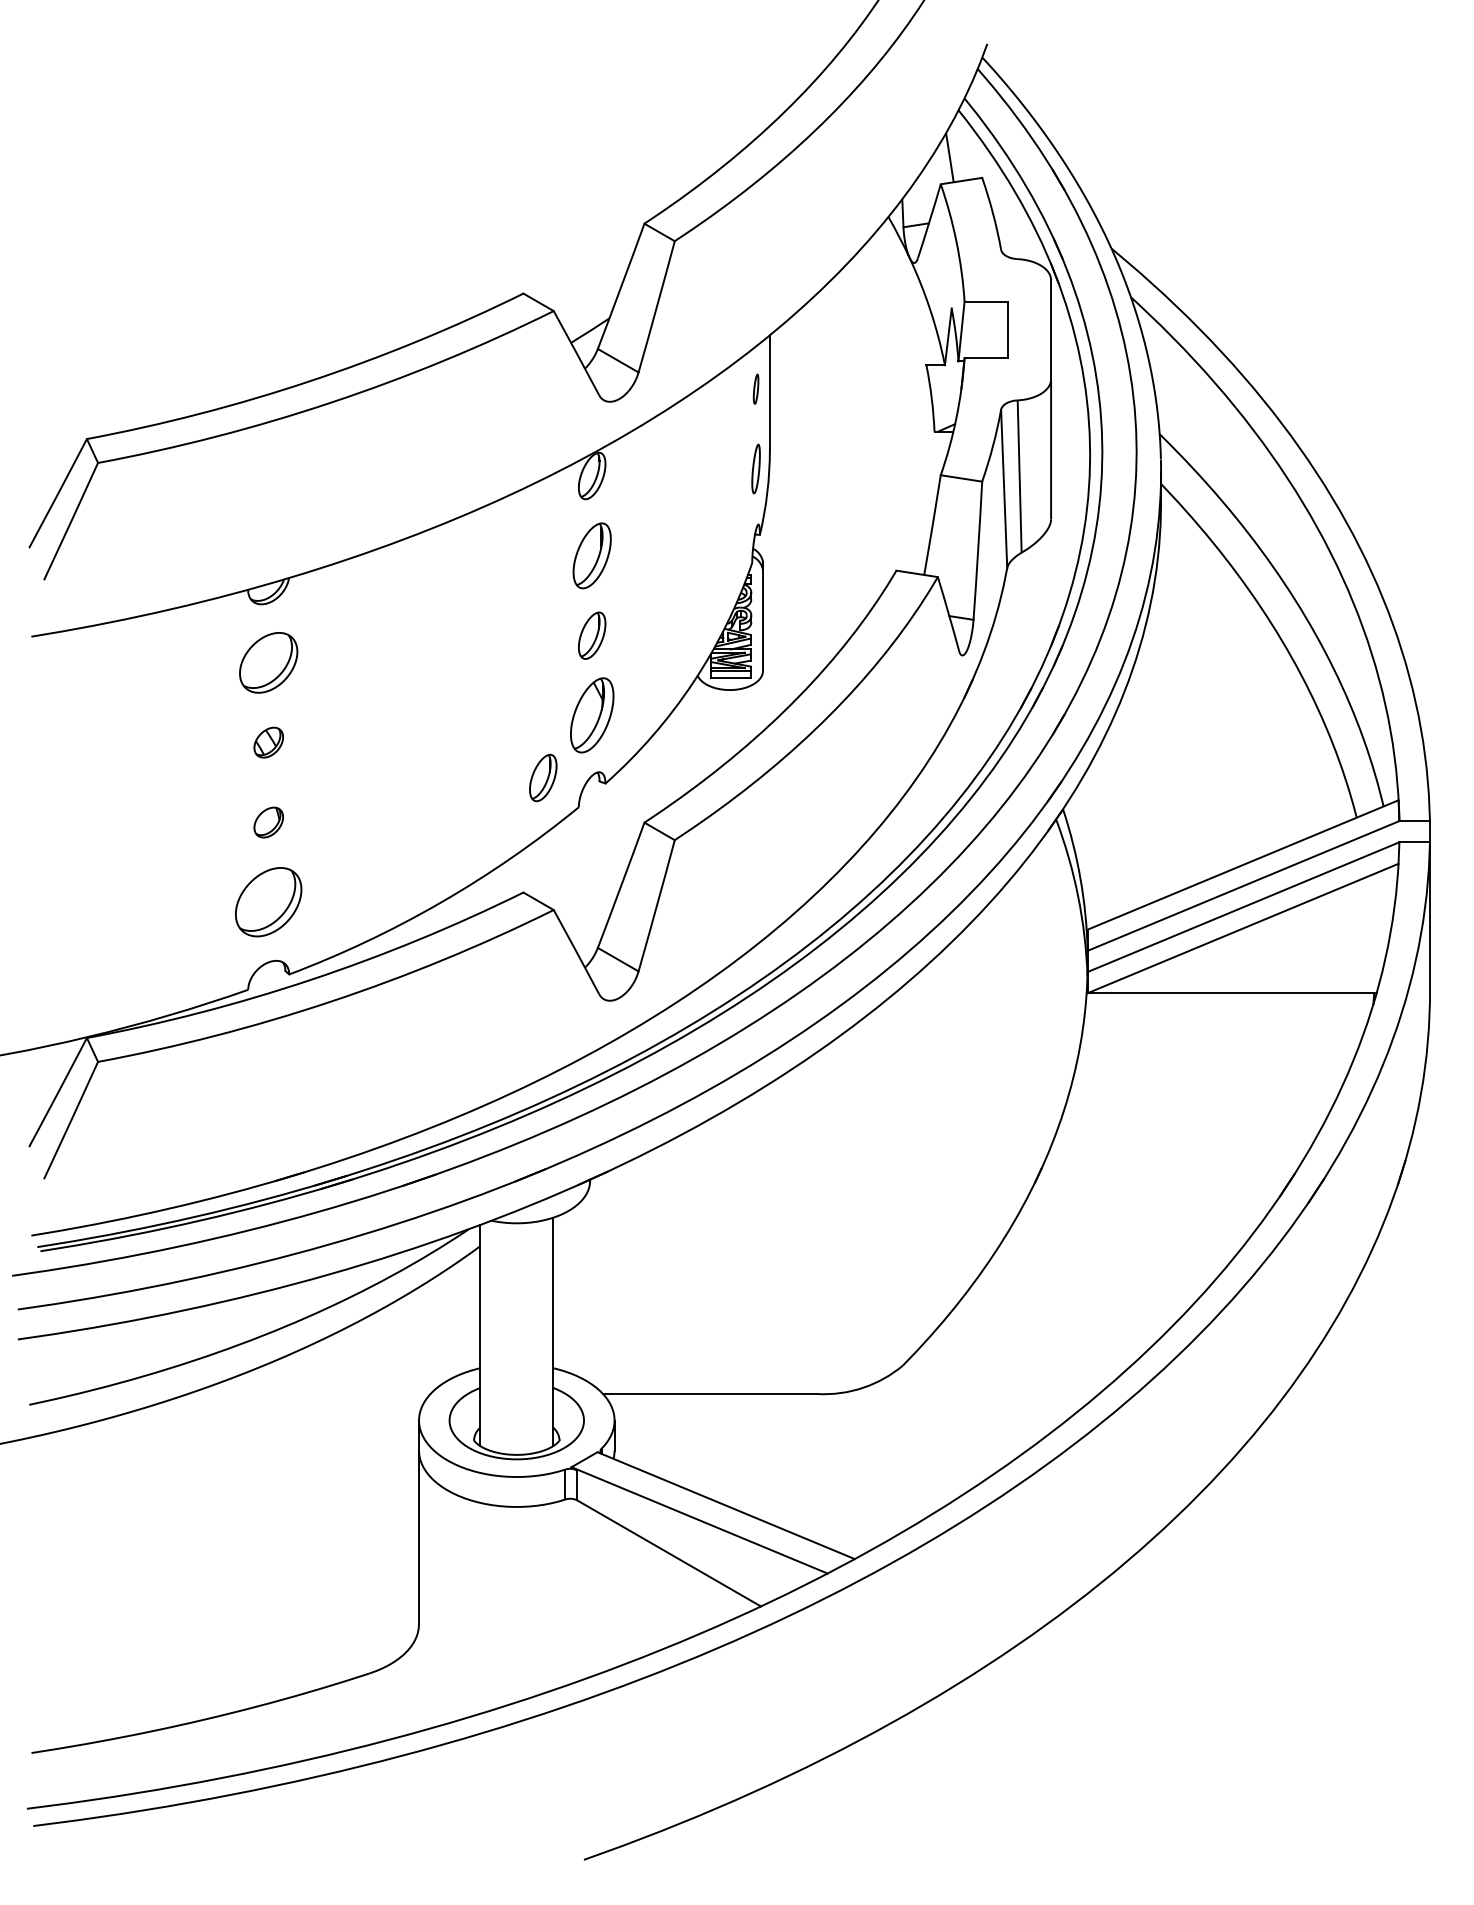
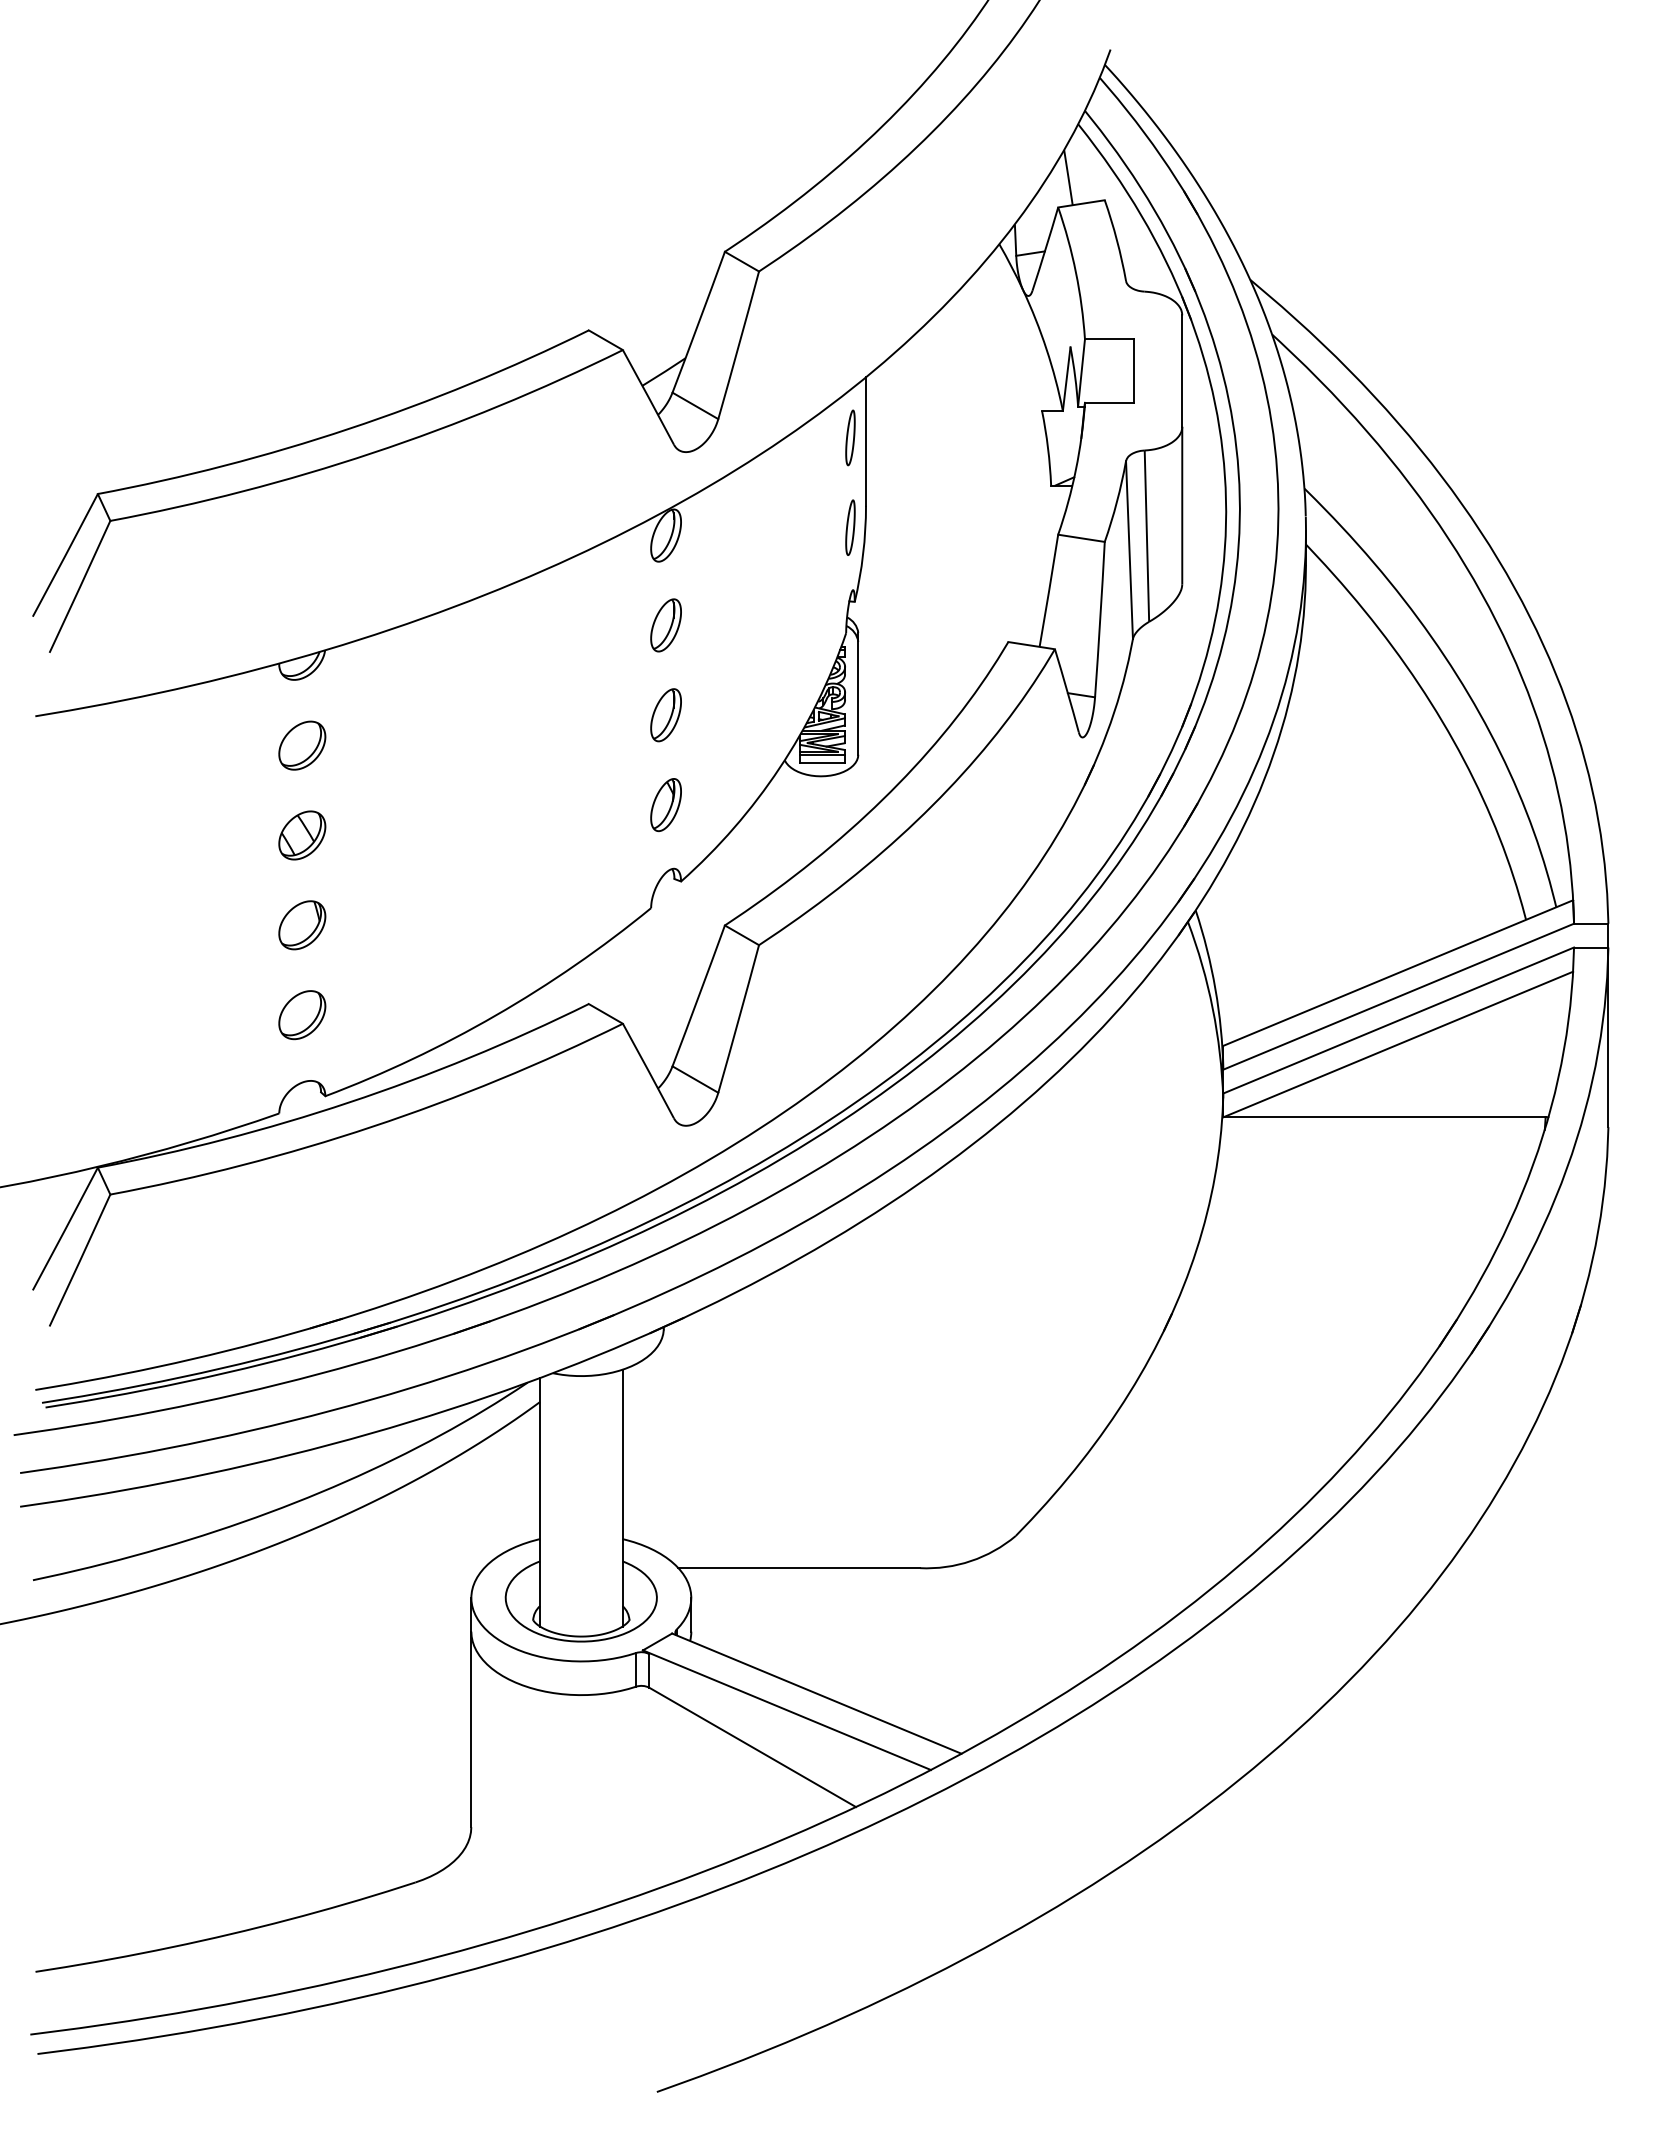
part: (756, 388) -> (850, 437), size x1.67
part: (591, 555) -> (665, 625), size x0.71
part: (268, 662) -> (302, 745), size x0.71
part: (591, 715) -> (665, 805), size x0.62
part: (268, 742) -> (302, 835), size x1.43
part: (542, 778) -> (610, 875), removed
part: (268, 822) -> (302, 925), size x1.43
part: (268, 902) -> (302, 1015), size x0.62

